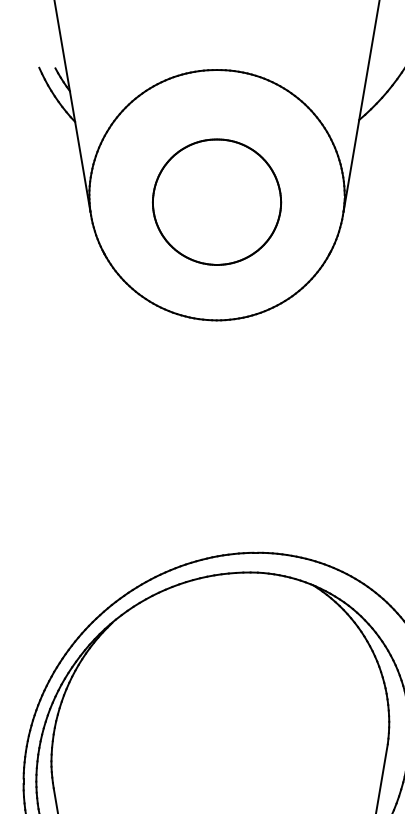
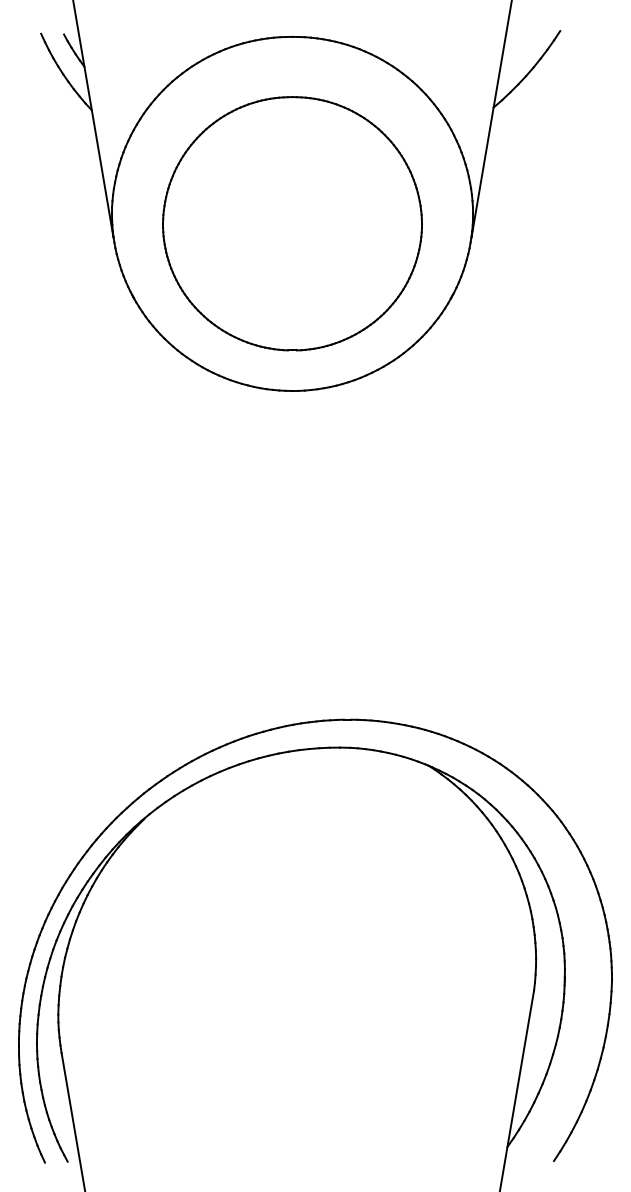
part: (217, 201) -> (292, 223), size x1.43

